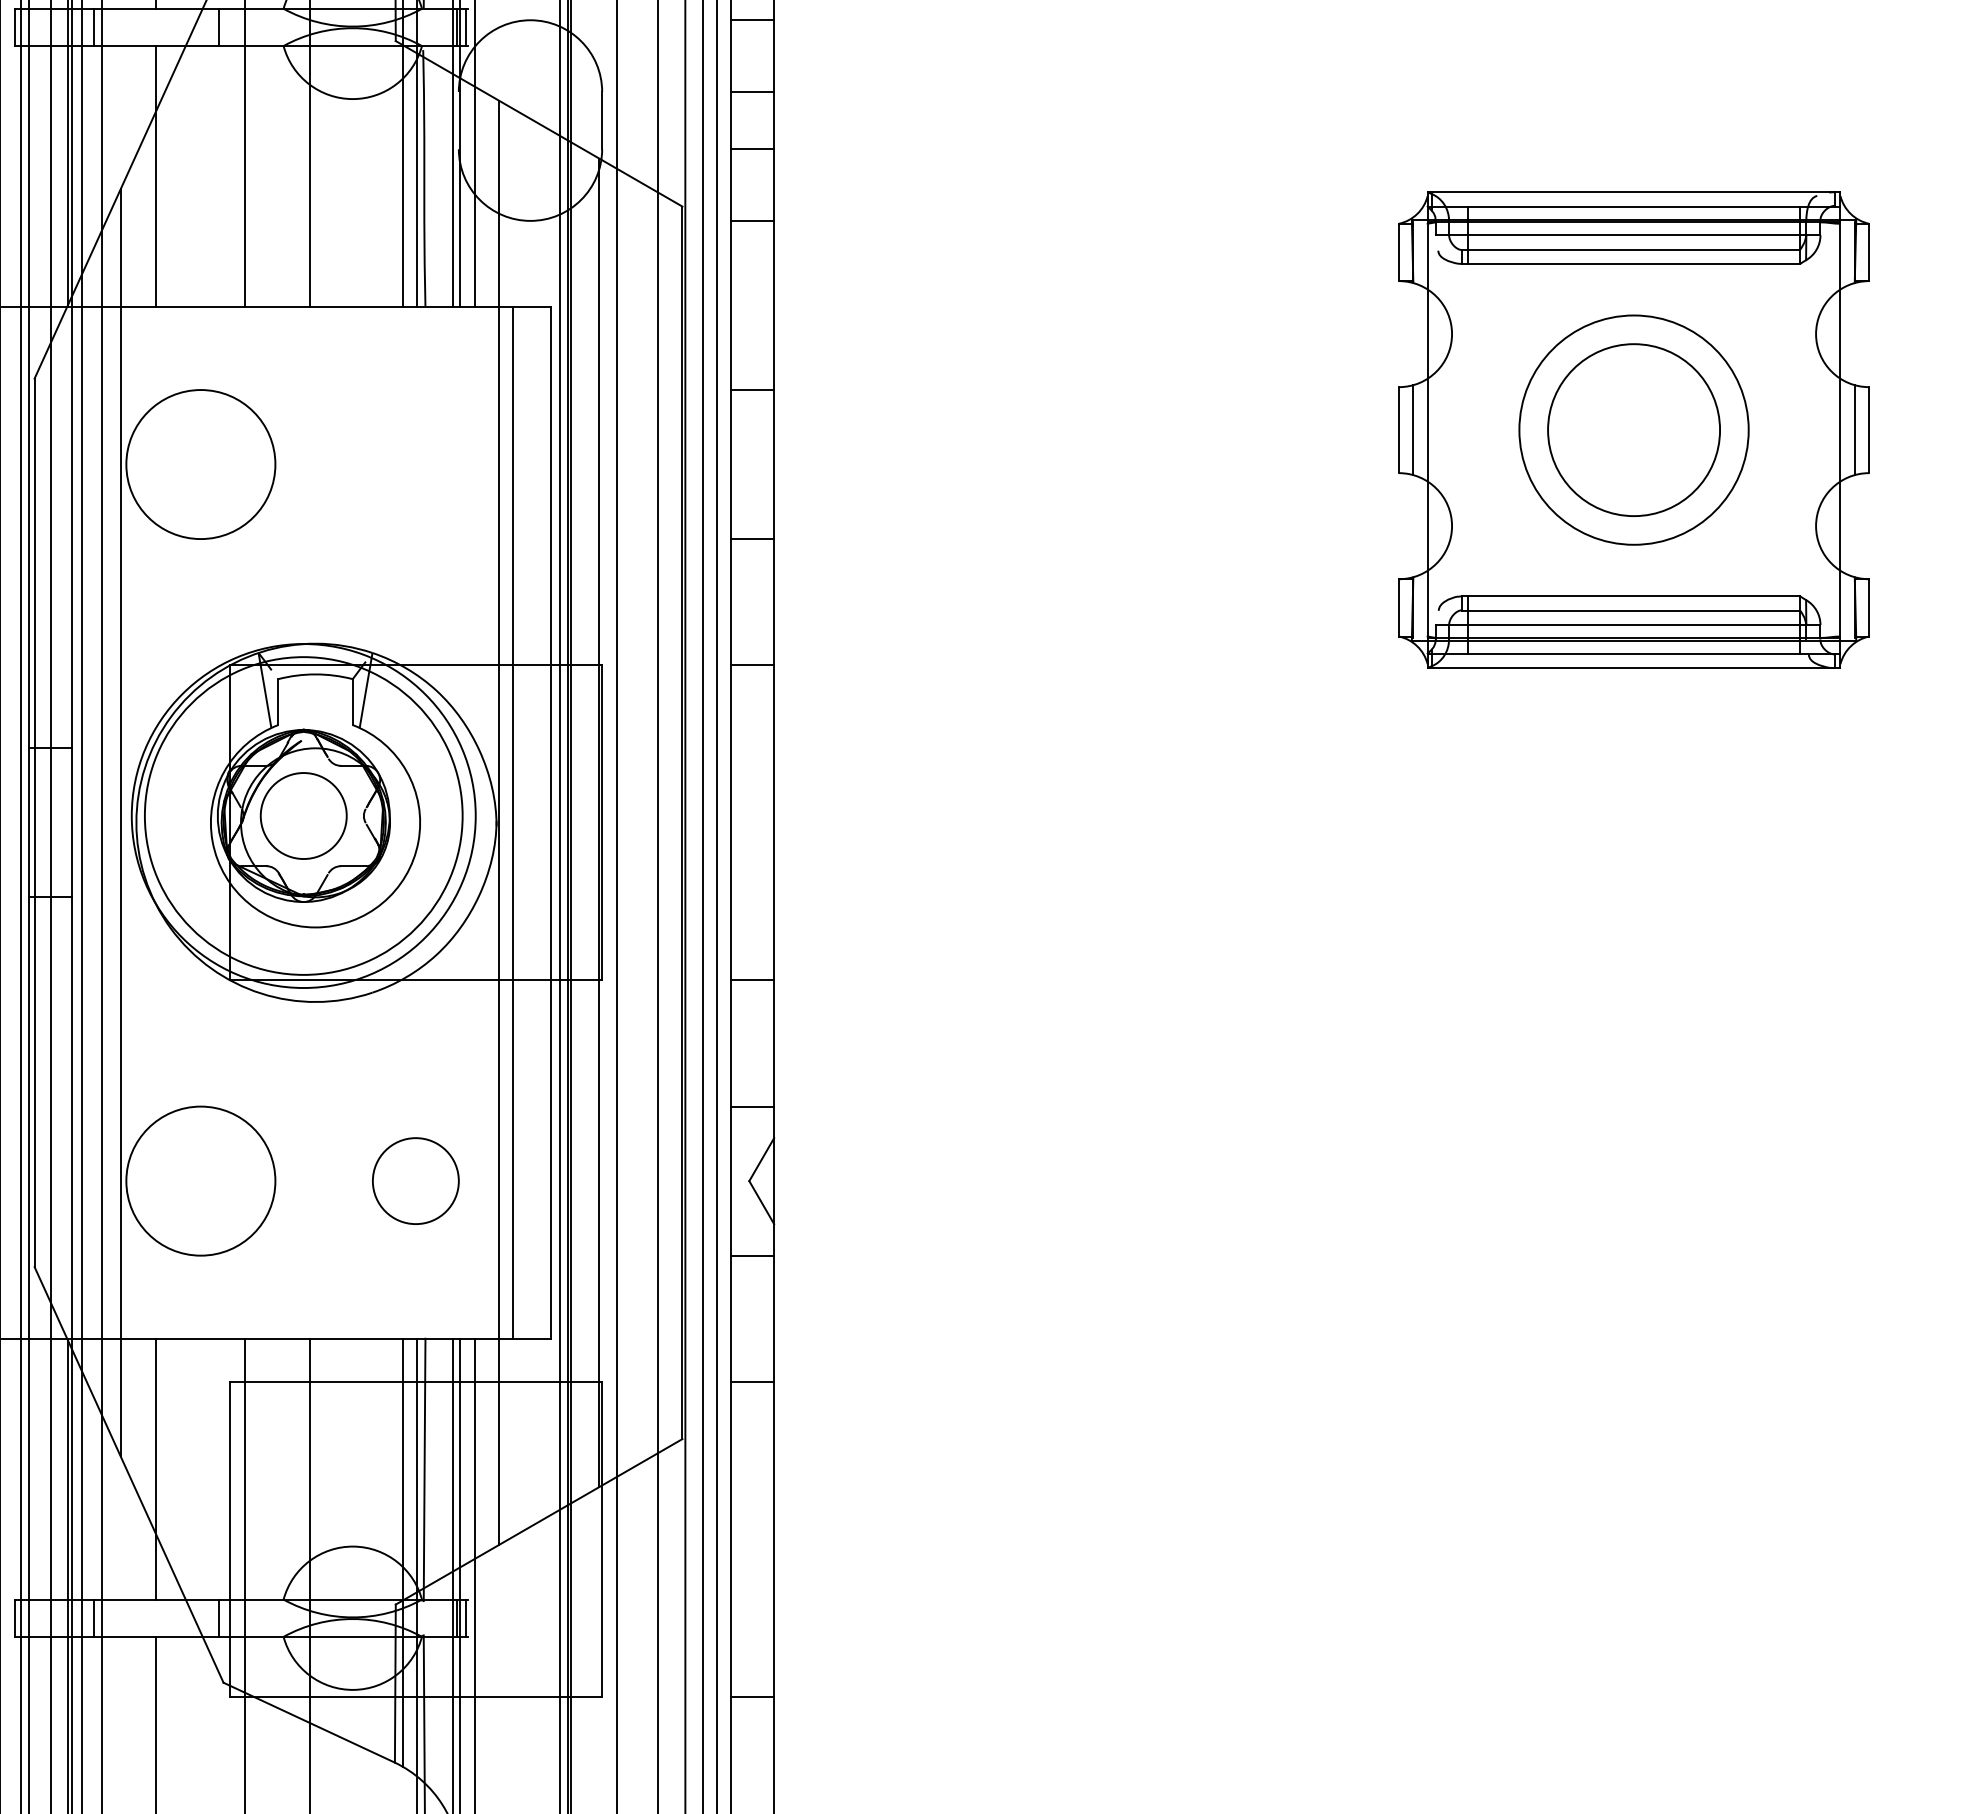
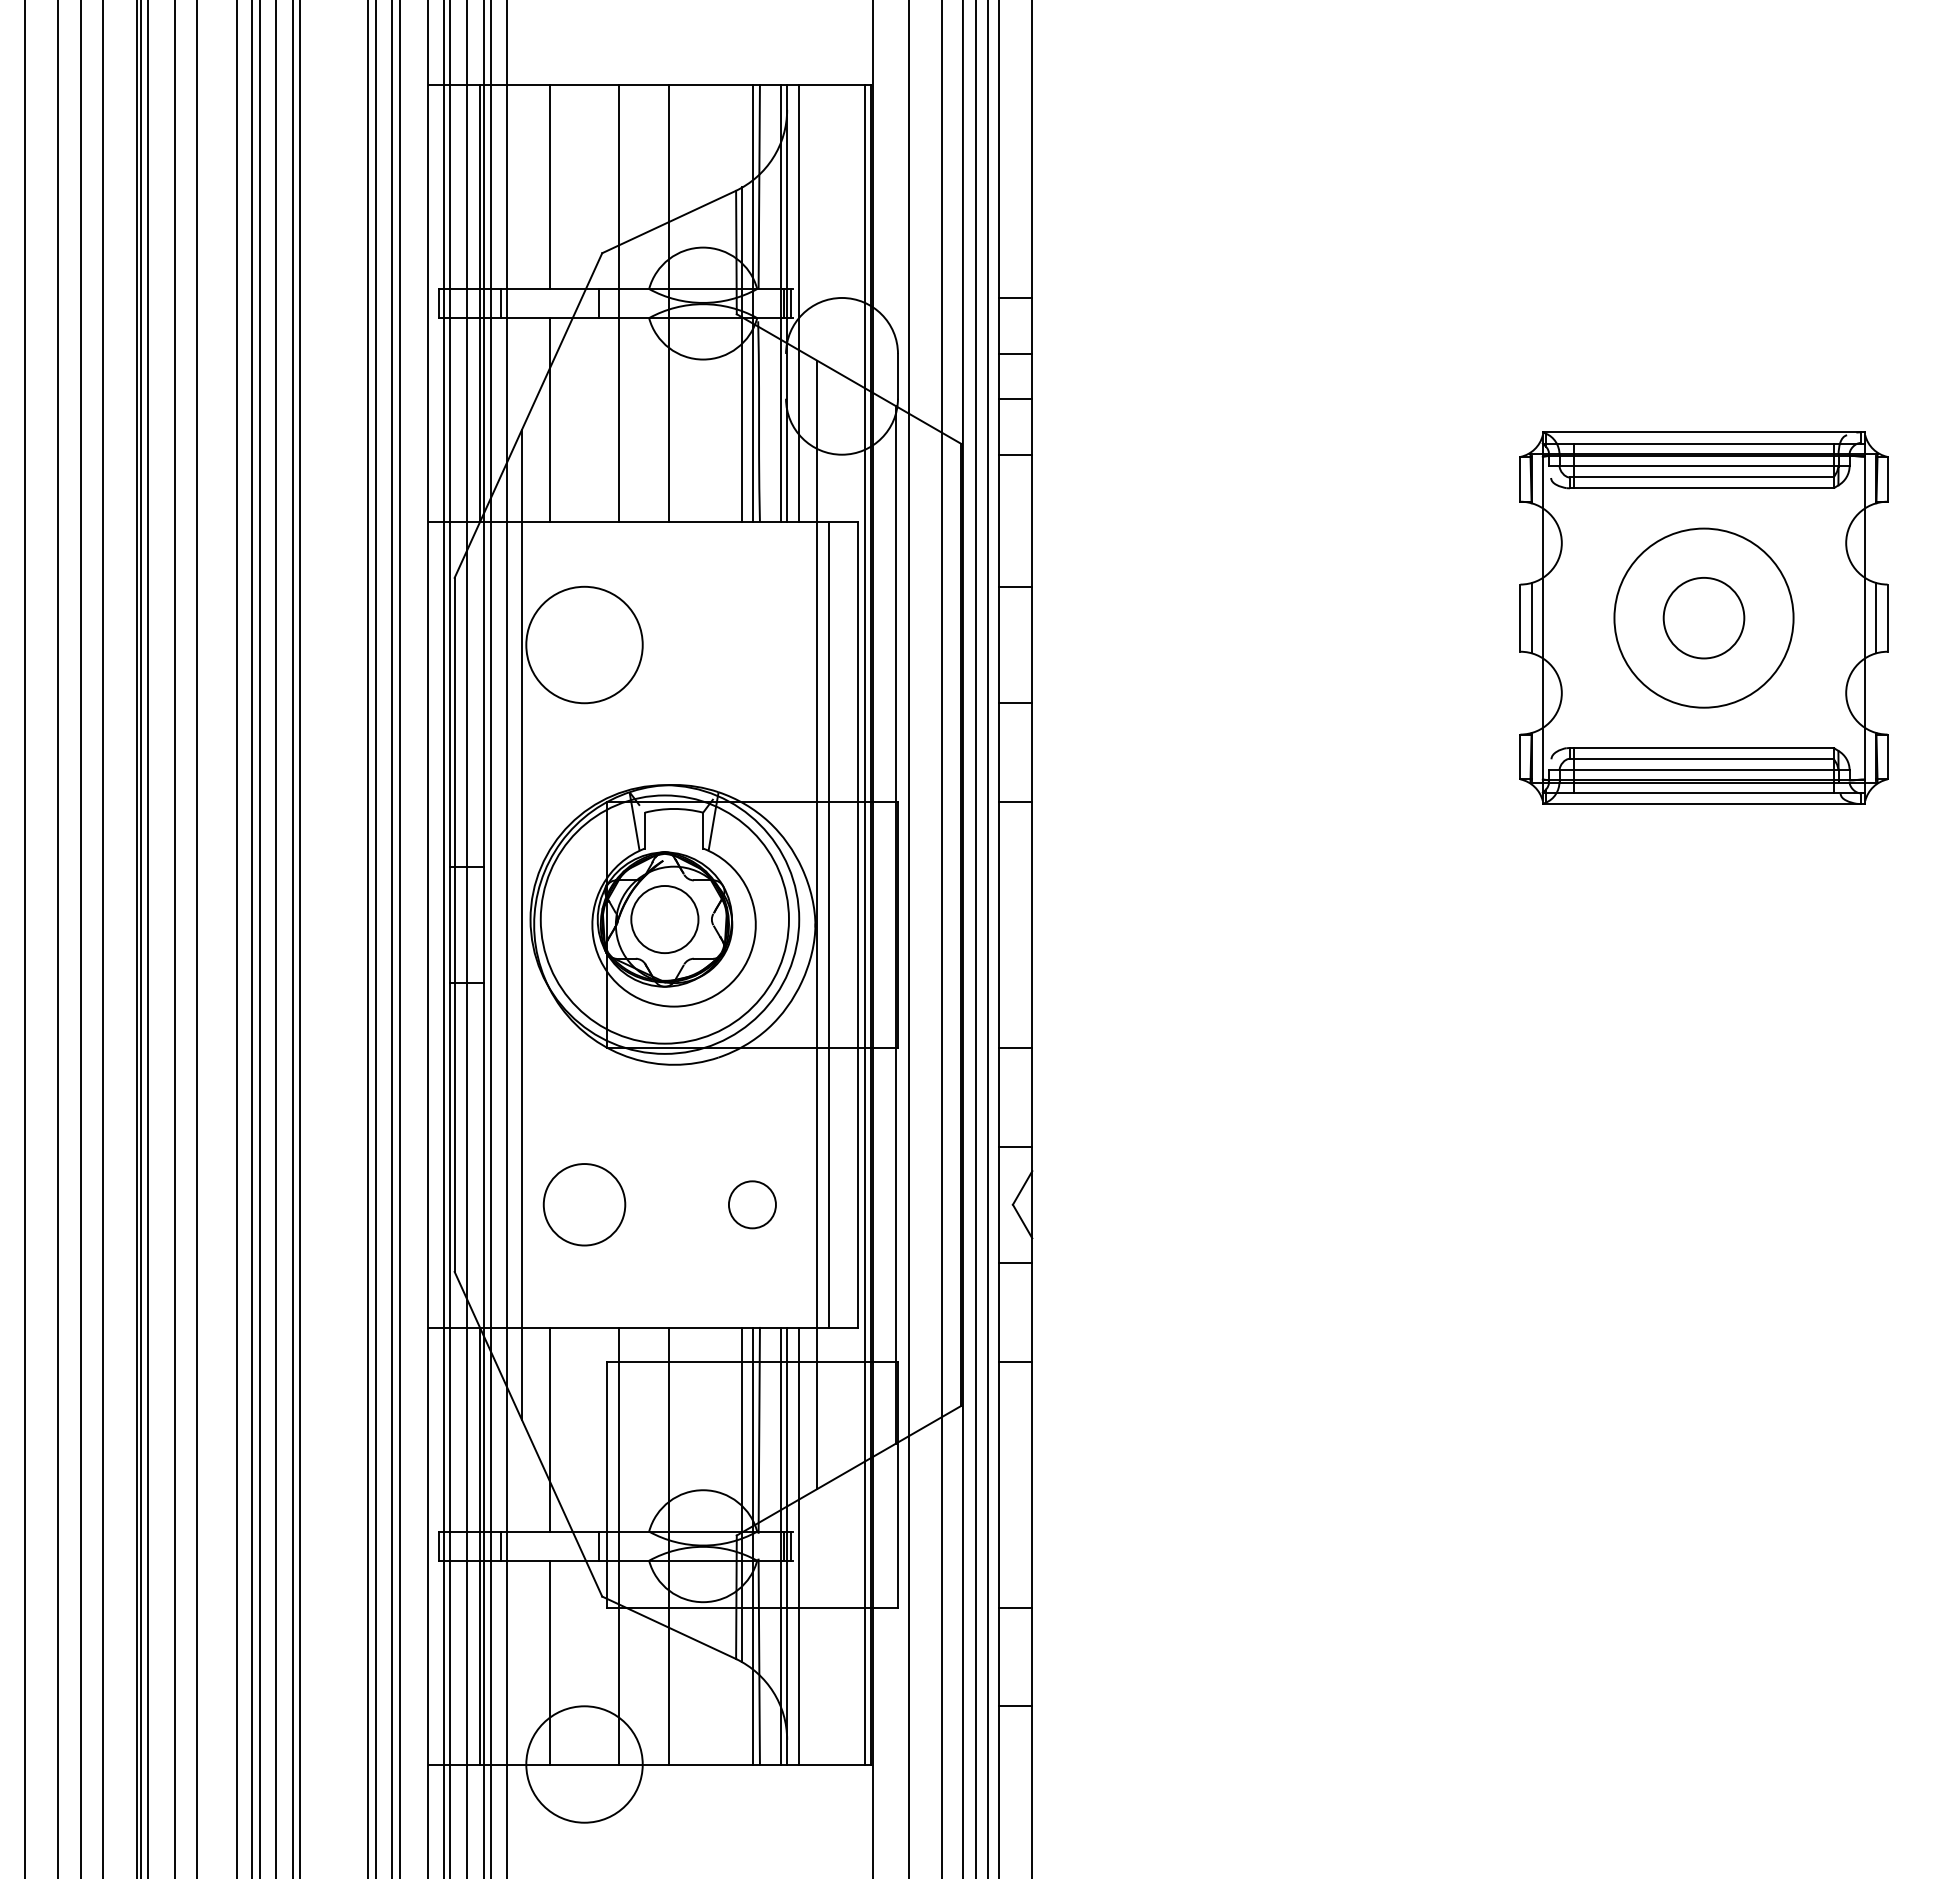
circle: (1633, 430) -> (1703, 618), size x0.6
circle: (200, 1180) -> (584, 1204), size x0.7
circle: (415, 1180) -> (752, 1204), size x0.7

